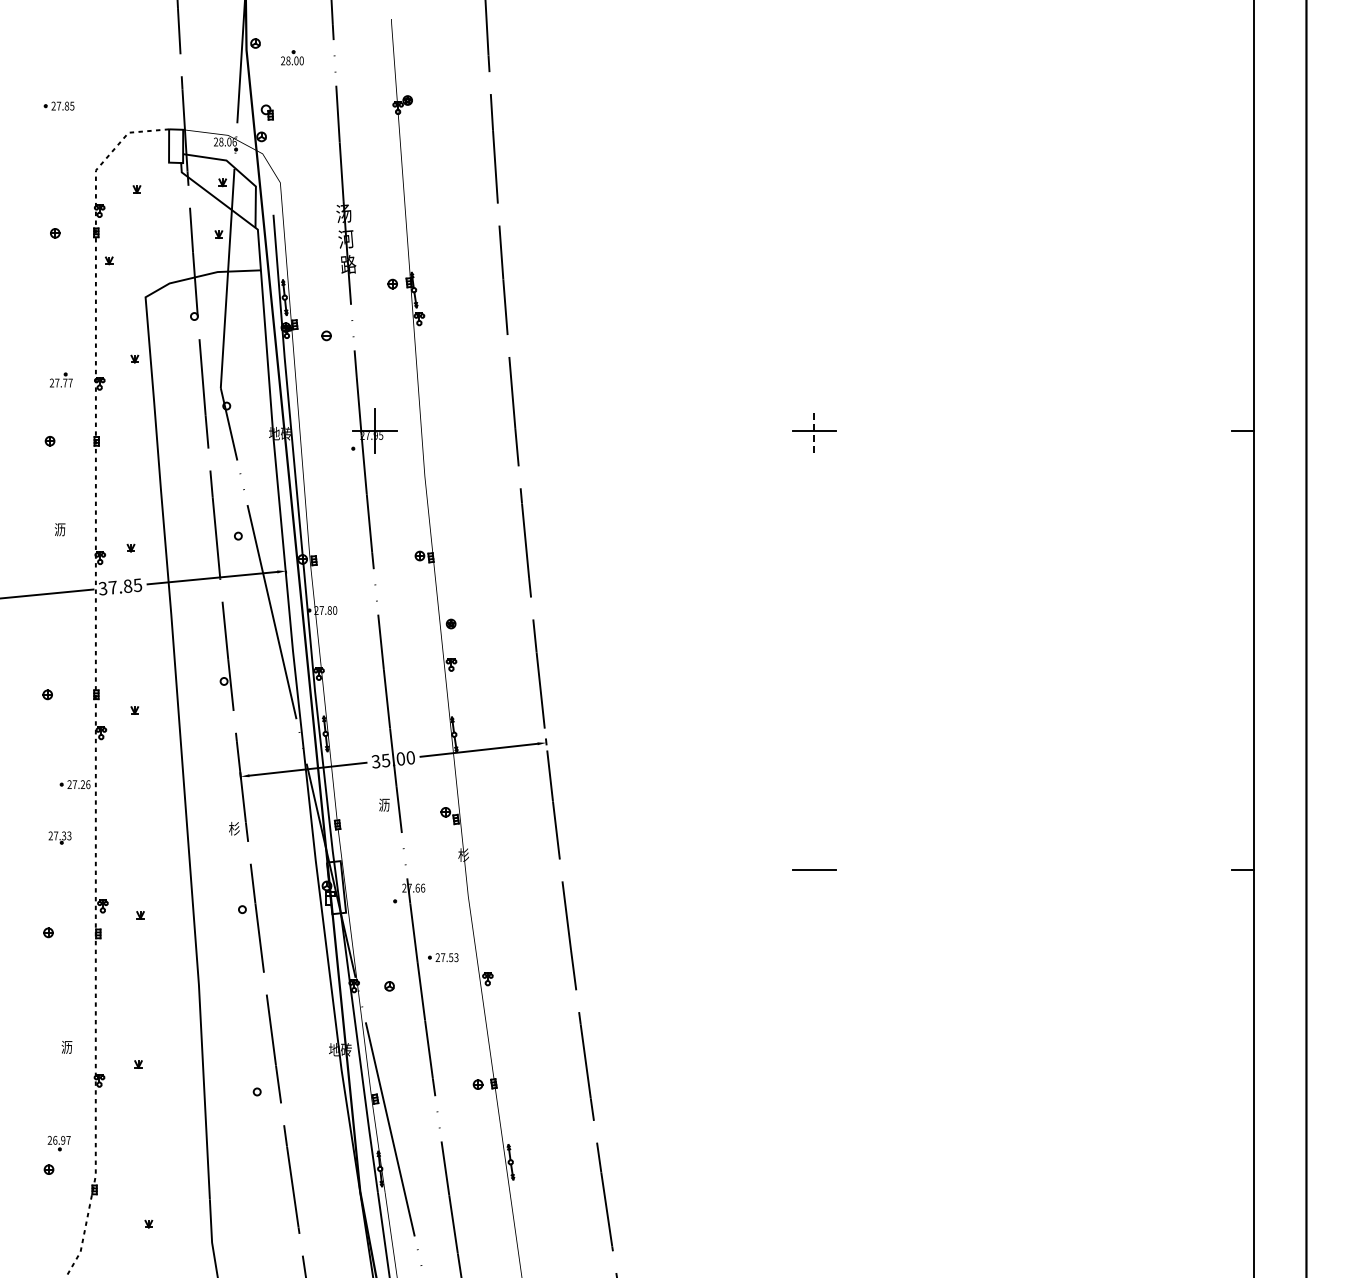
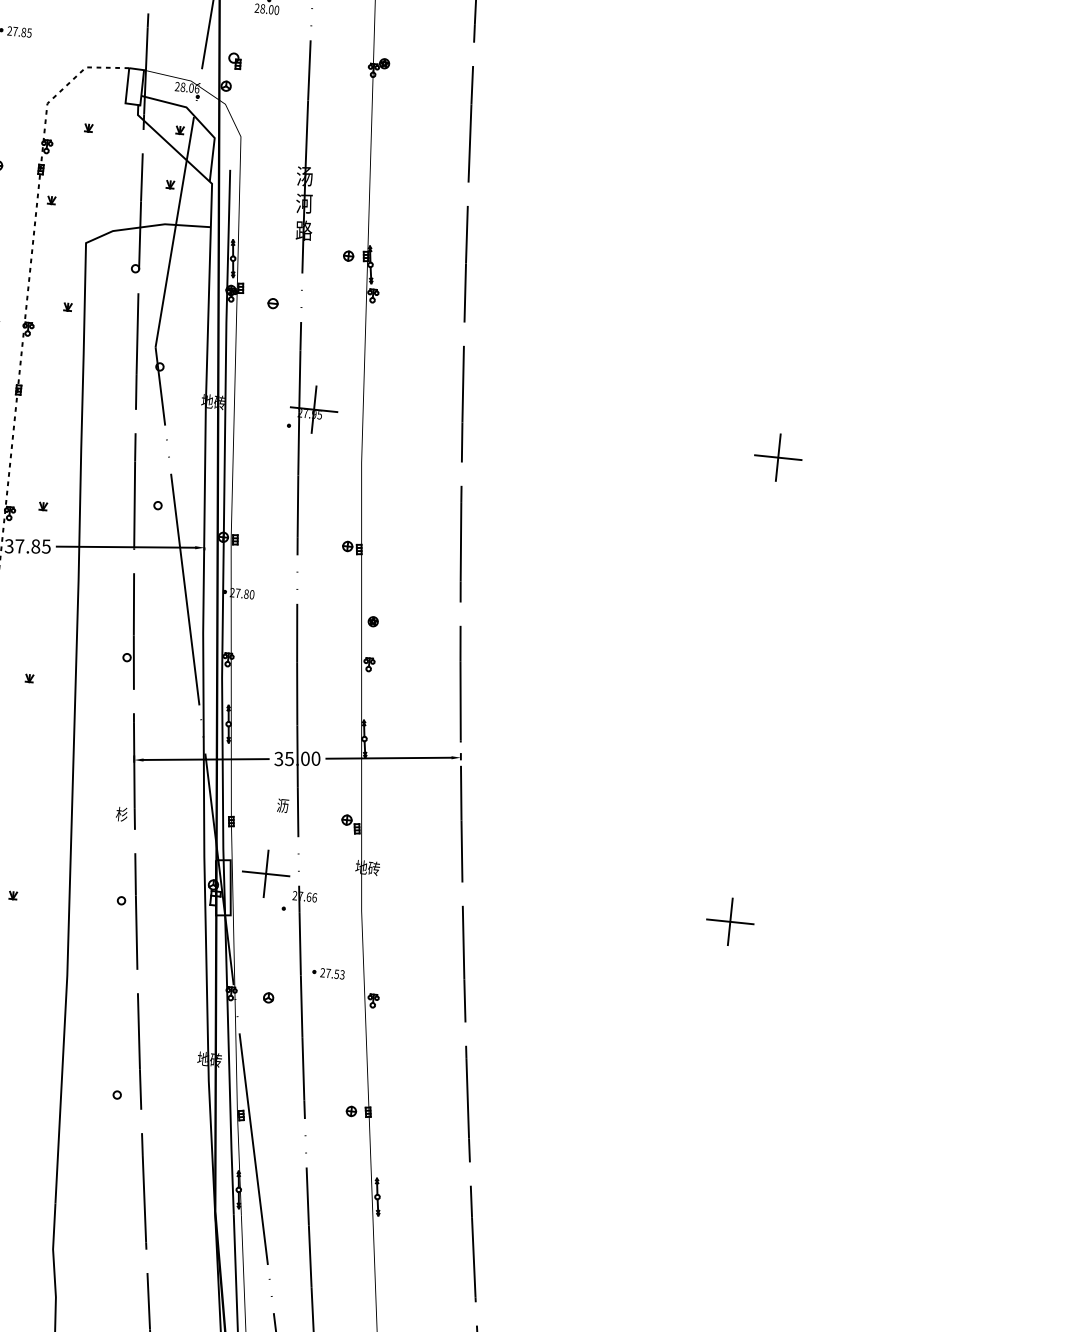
line: (814, 431) -> (778, 457), dashed -> solid
text: (469, 854) -> (367, 867), 杉 -> 地砖
part: (374, 870) -> (265, 873), added
line: (814, 870) -> (730, 921), added

